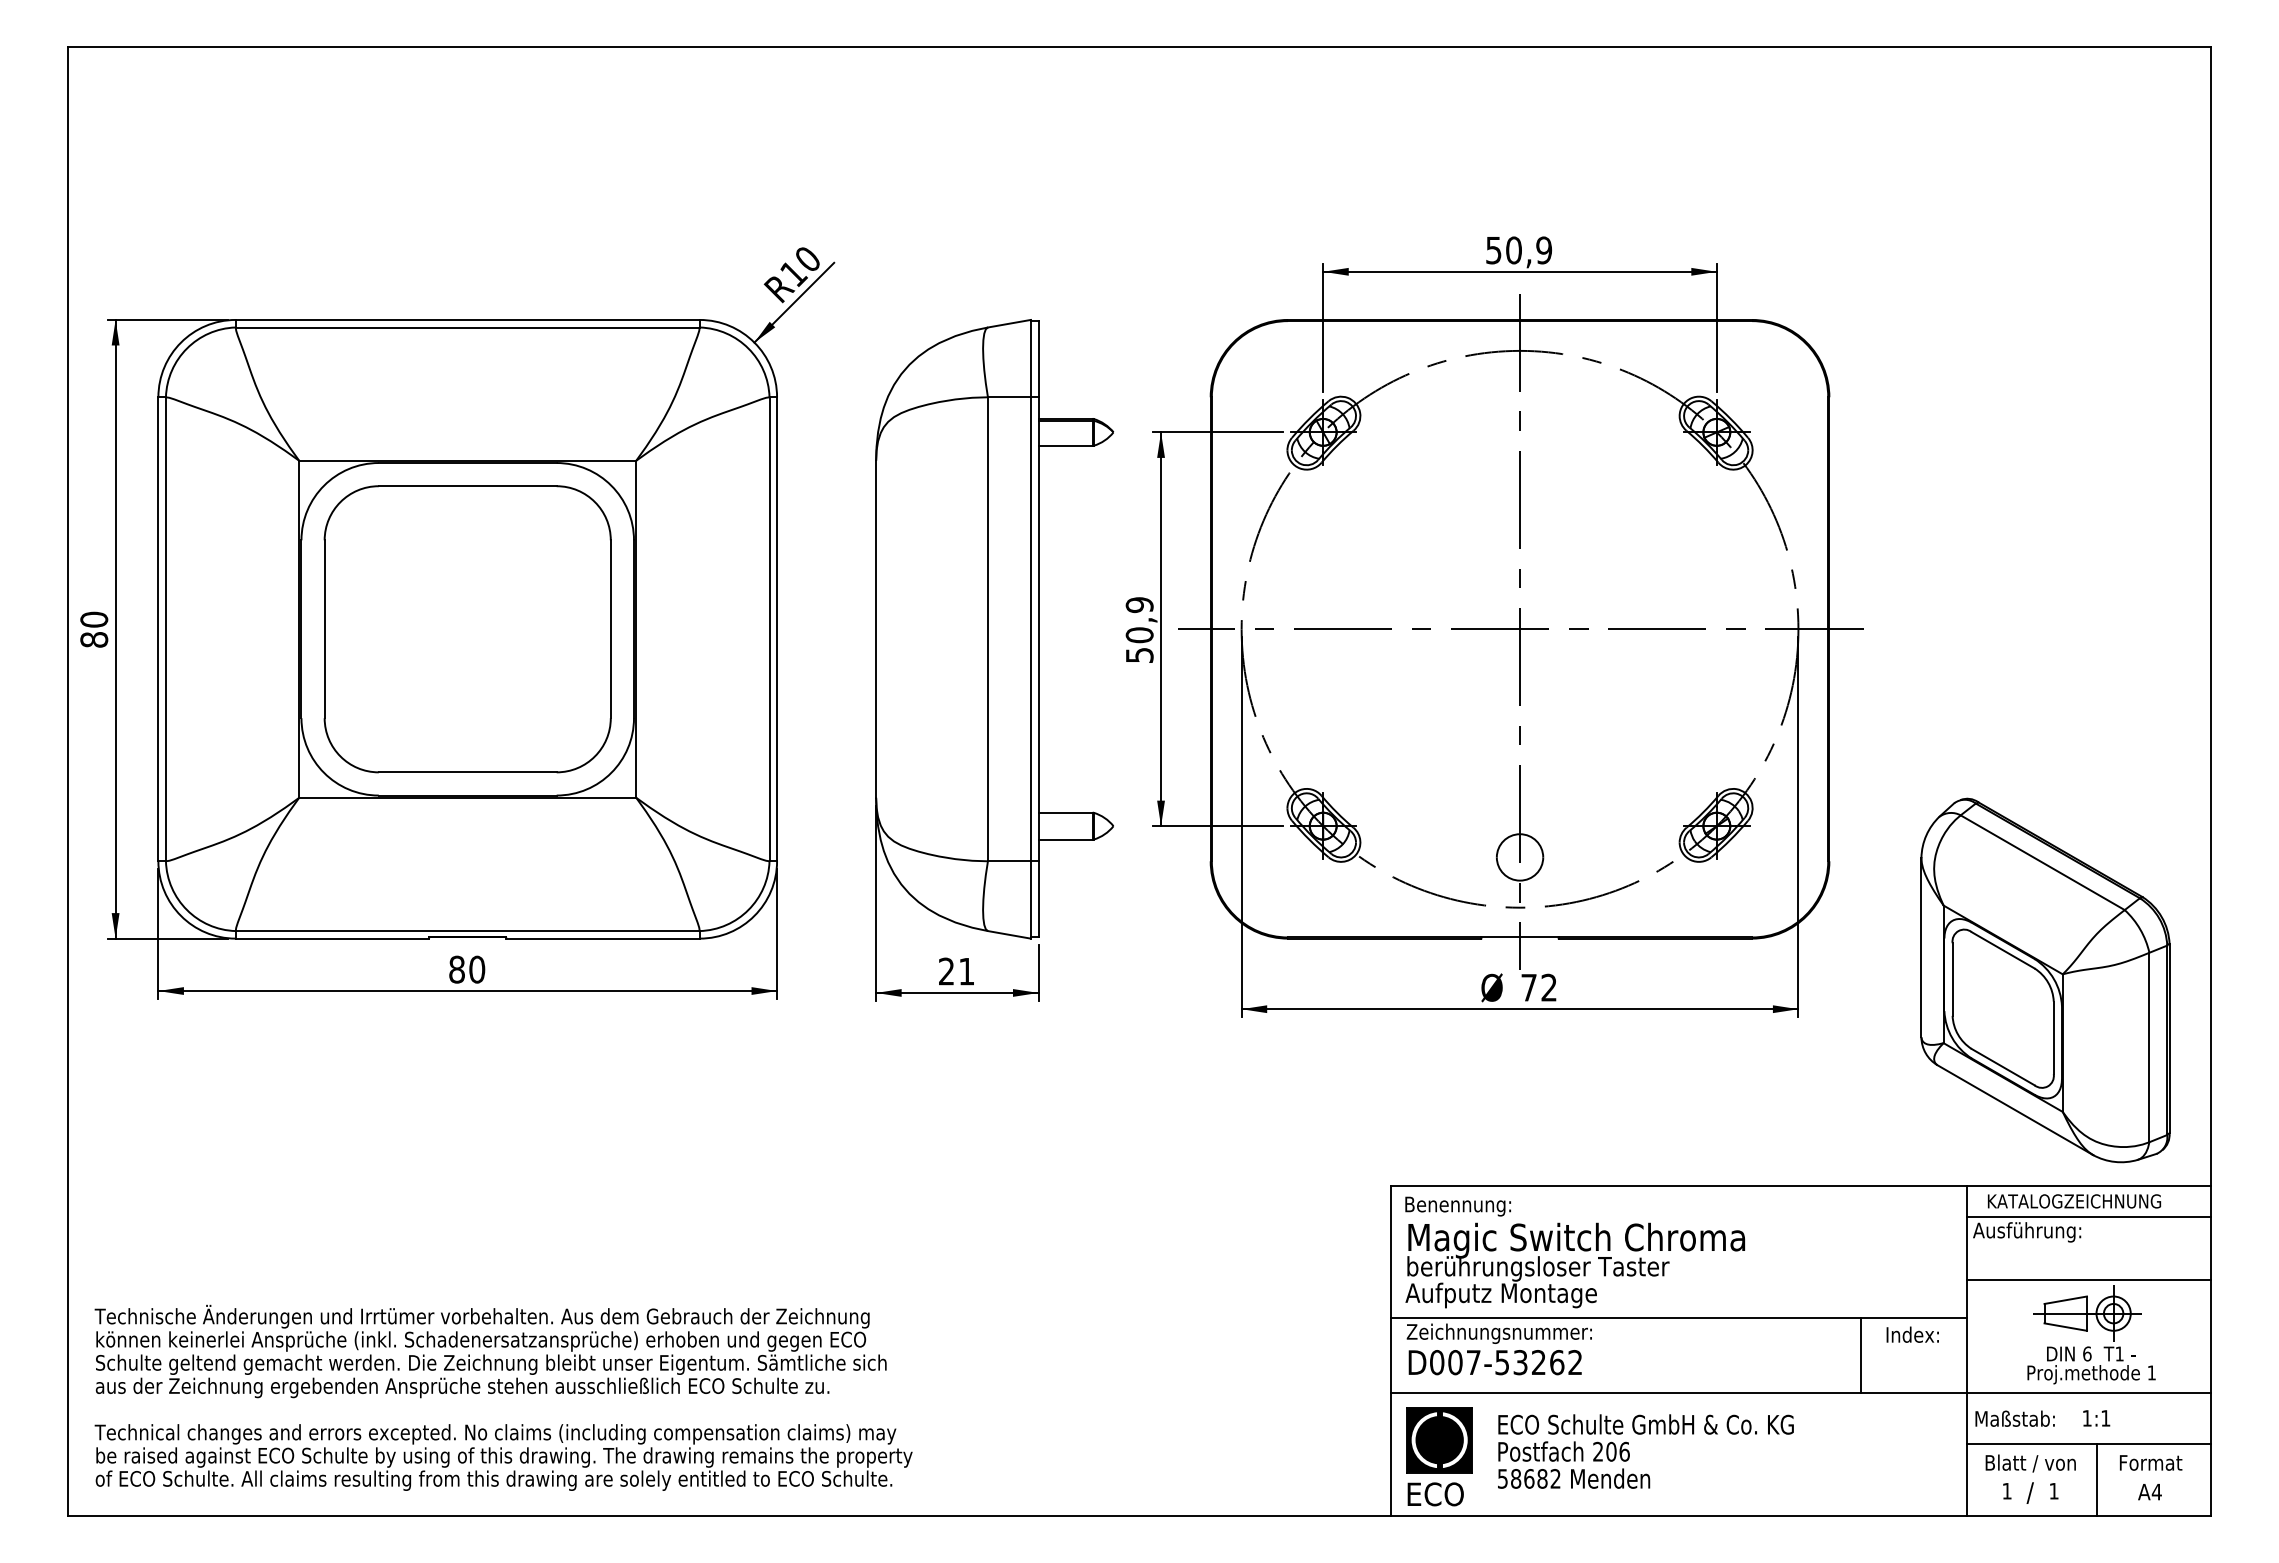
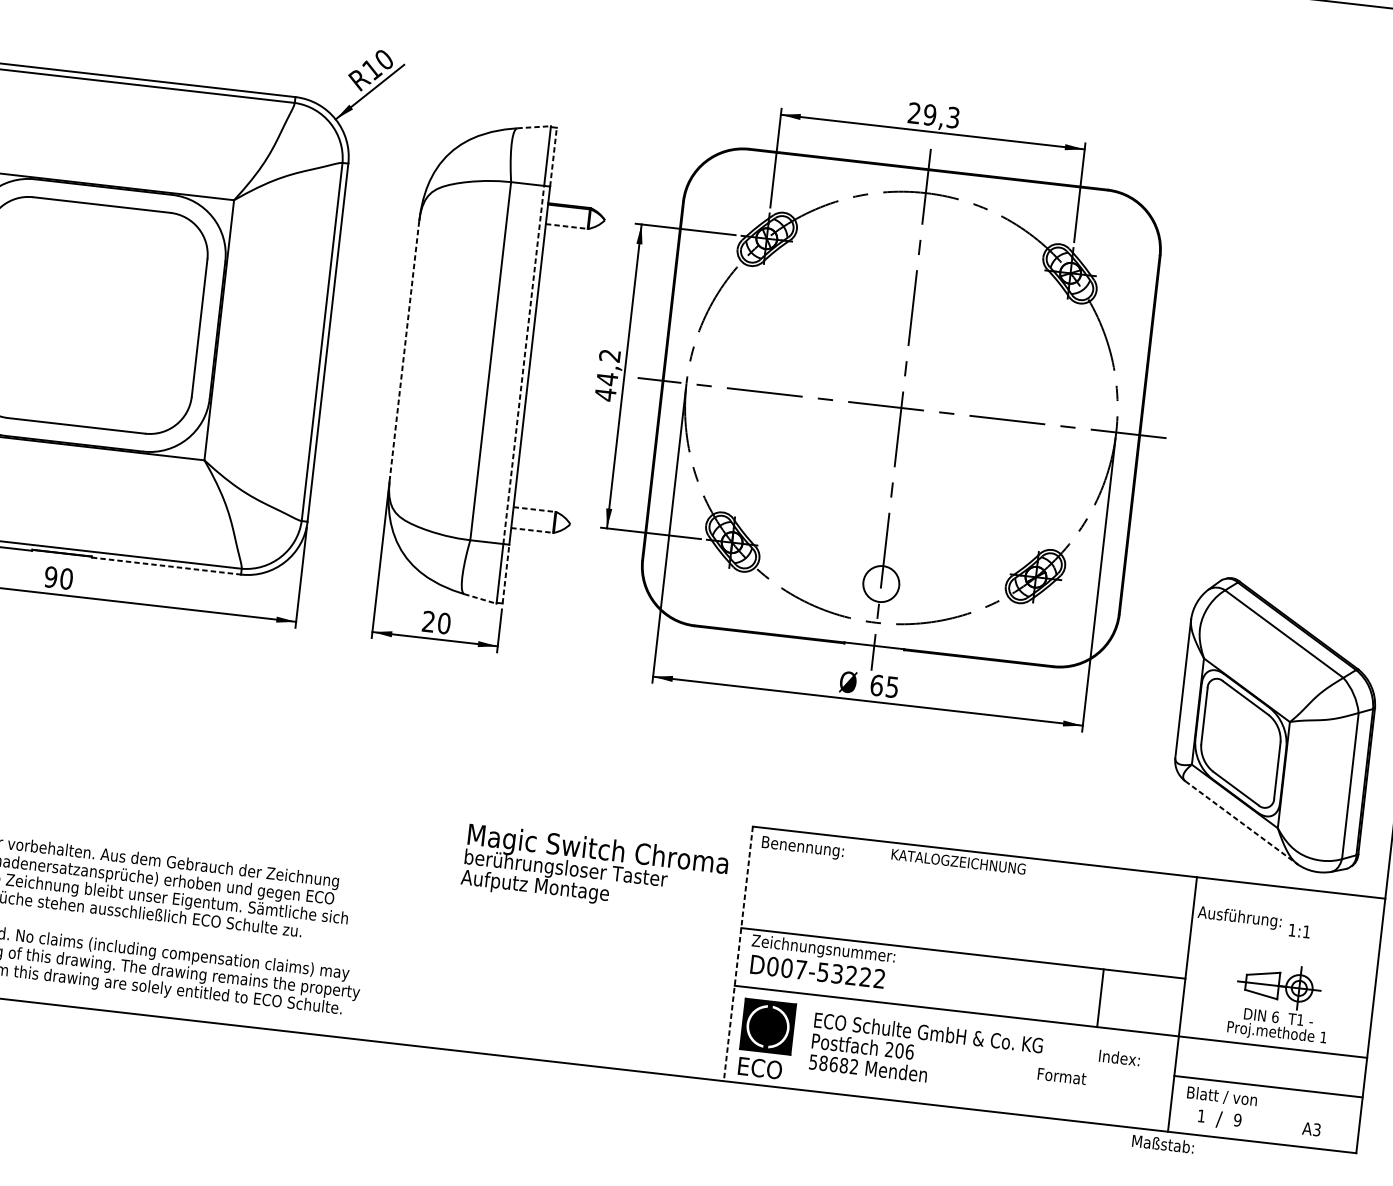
text: (1519, 250) -> (934, 115), 50,9 -> 29,3
line: (1009, 323) -> (534, 127), solid -> dashed
line: (1038, 358) -> (553, 156), solid -> dashed
line: (1066, 445) -> (567, 226), solid -> dashed
line: (1030, 628) -> (523, 364), solid -> dashed
line: (876, 629) -> (404, 351), solid -> dashed
text: (1139, 630) -> (607, 375), 50,9 -> 44,2
line: (1066, 812) -> (535, 509), solid -> dashed
line: (1066, 839) -> (532, 530), solid -> dashed
line: (1038, 898) -> (506, 573), solid -> dashed
line: (1009, 934) -> (480, 598), solid -> dashed
line: (603, 938) -> (166, 566), solid -> dashed
text: (456, 969) -> (50, 577), 80 -> 90
text: (966, 971) -> (444, 623), 21 -> 20
text: (1538, 987) -> (884, 686), 72 -> 65
line: (2015, 1110) -> (1241, 822), solid -> dashed
text: (2074, 1201) -> (958, 861), moved
line: (2088, 1216) -> (1288, 911), removed
text: (1574, 1265) -> (594, 870), moved
line: (2088, 1279) -> (1282, 959), removed
text: (1912, 1334) -> (1119, 1057), moved
line: (1391, 1351) -> (738, 954), solid -> dashed
text: (1557, 1362) -> (865, 977), D007-53262 -> D007-53222
text: (2014, 1418) -> (1162, 1143), moved
text: (2096, 1418) -> (1299, 931), moved
text: (2151, 1462) -> (1062, 1076), moved
line: (2096, 1479) -> (1271, 1114), removed
text: (2053, 1490) -> (1237, 1119), 1 -> 9
text: (2156, 1491) -> (1316, 1129), A4 -> A3

